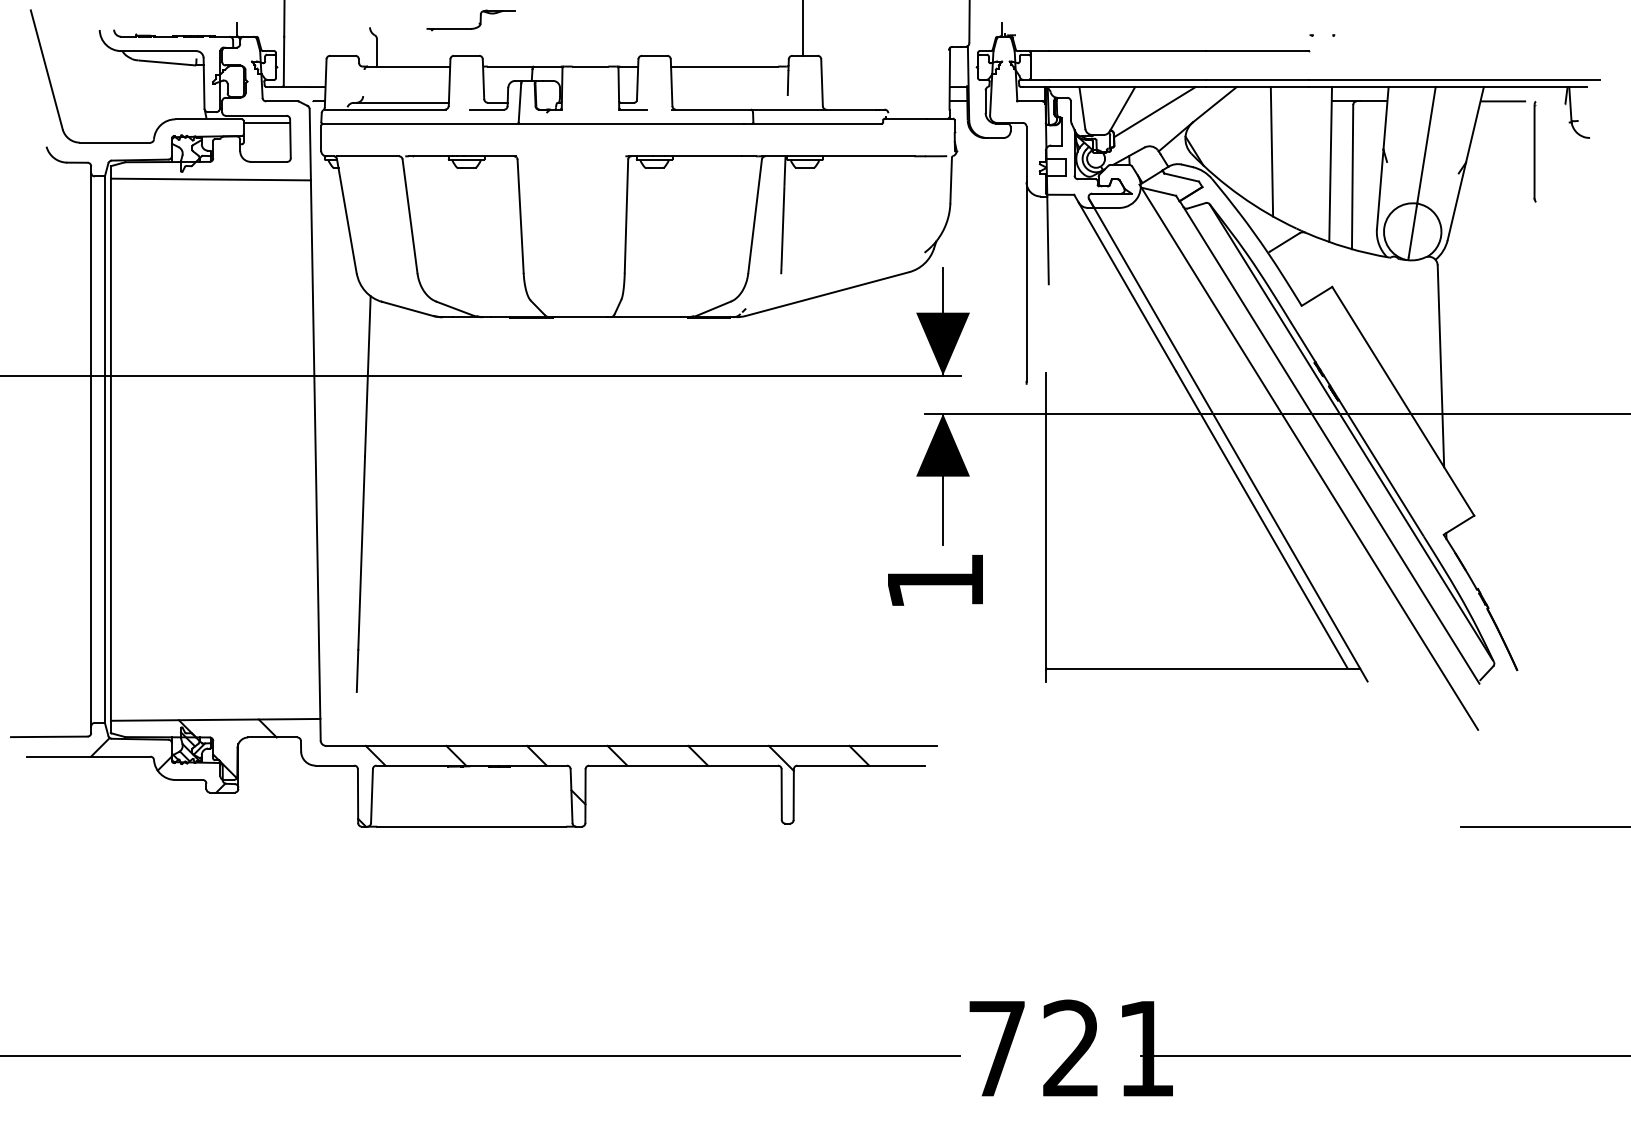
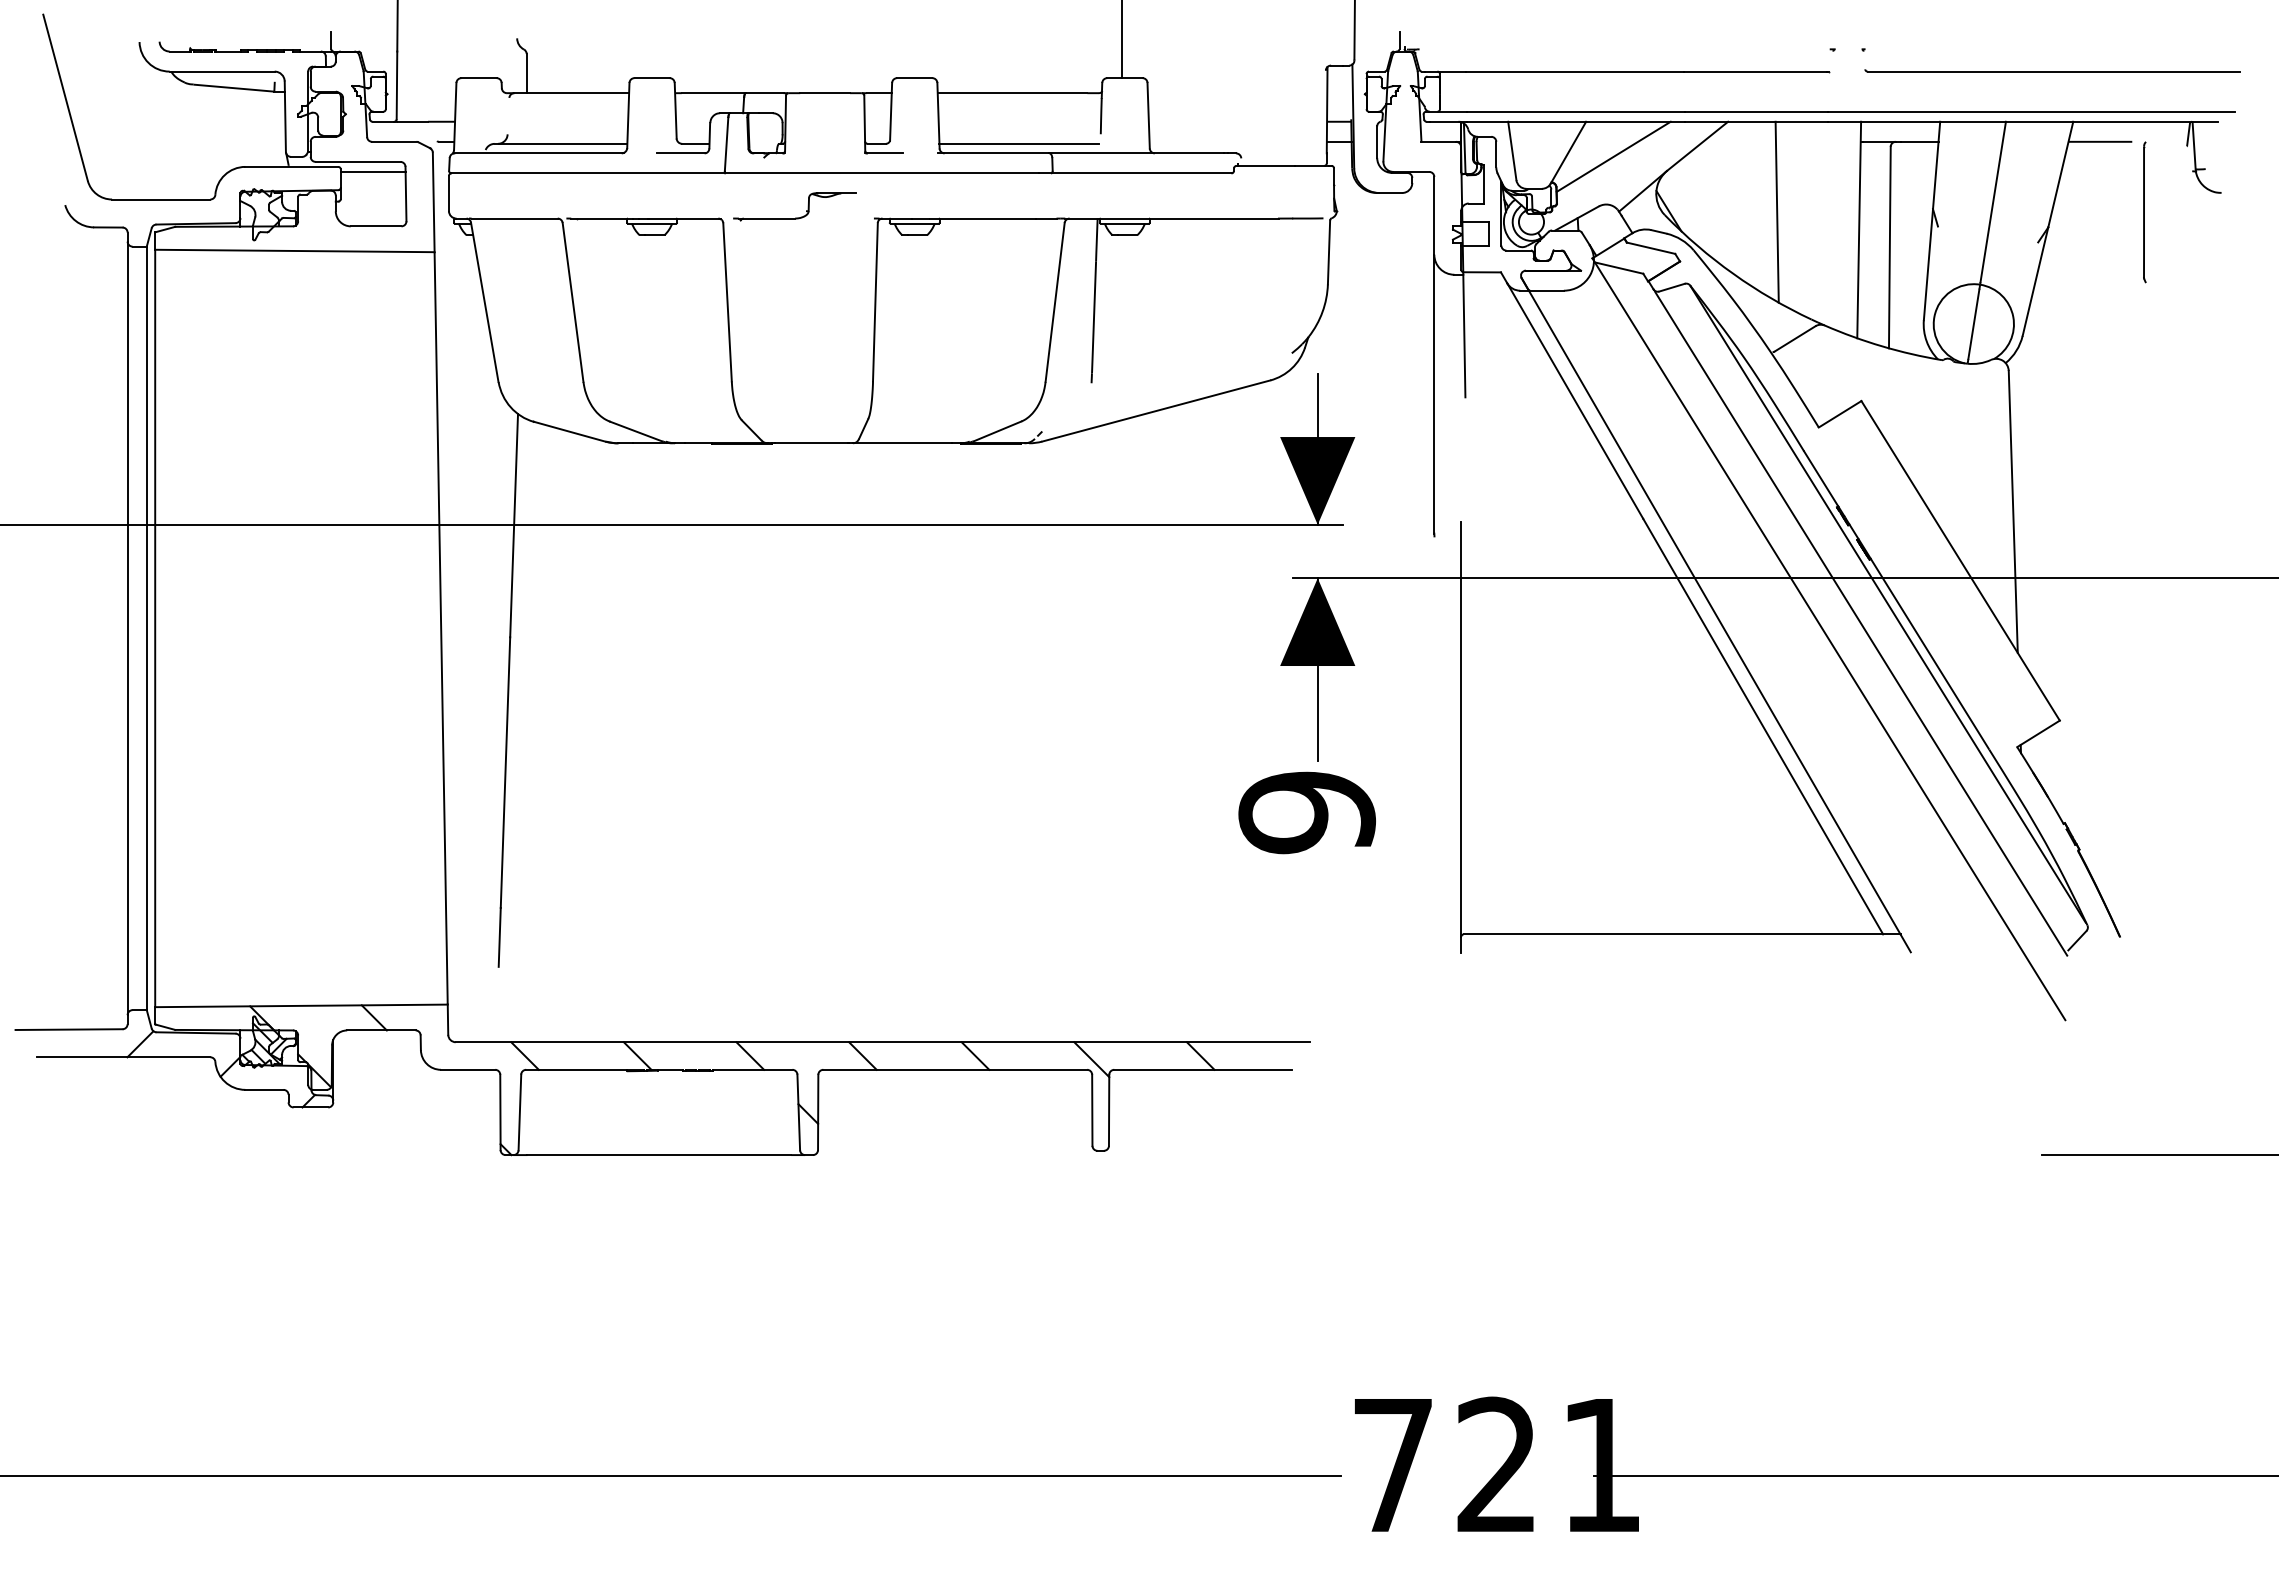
part: (471, 28) -> (795, 217), moved
part: (1469, 50) -> (2052, 70), added
line: (728, 102) -> (1018, 143), added
text: (935, 581) -> (1307, 812), 1 -> 9

